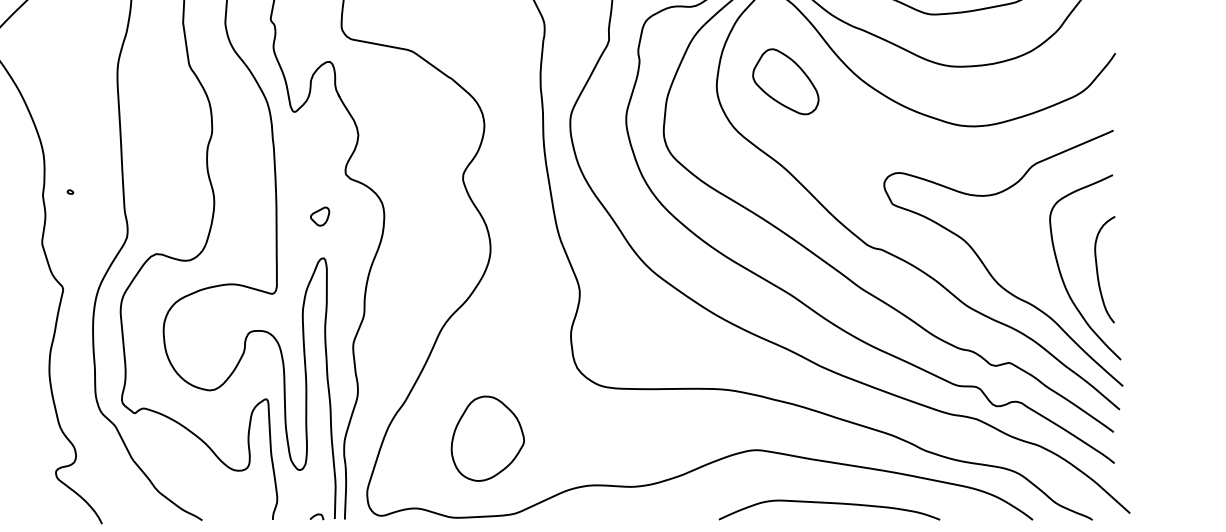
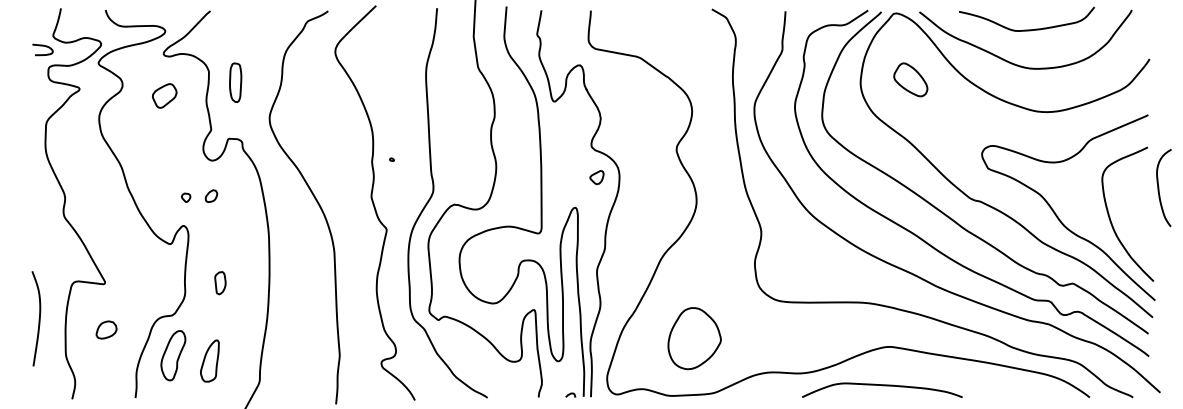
part: (785, 81) -> (910, 79), size x0.7
part: (319, 216) -> (596, 177), moved
curve: (1098, 268) -> (1159, 187), moved
curve: (829, 504) -> (882, 386), moved

